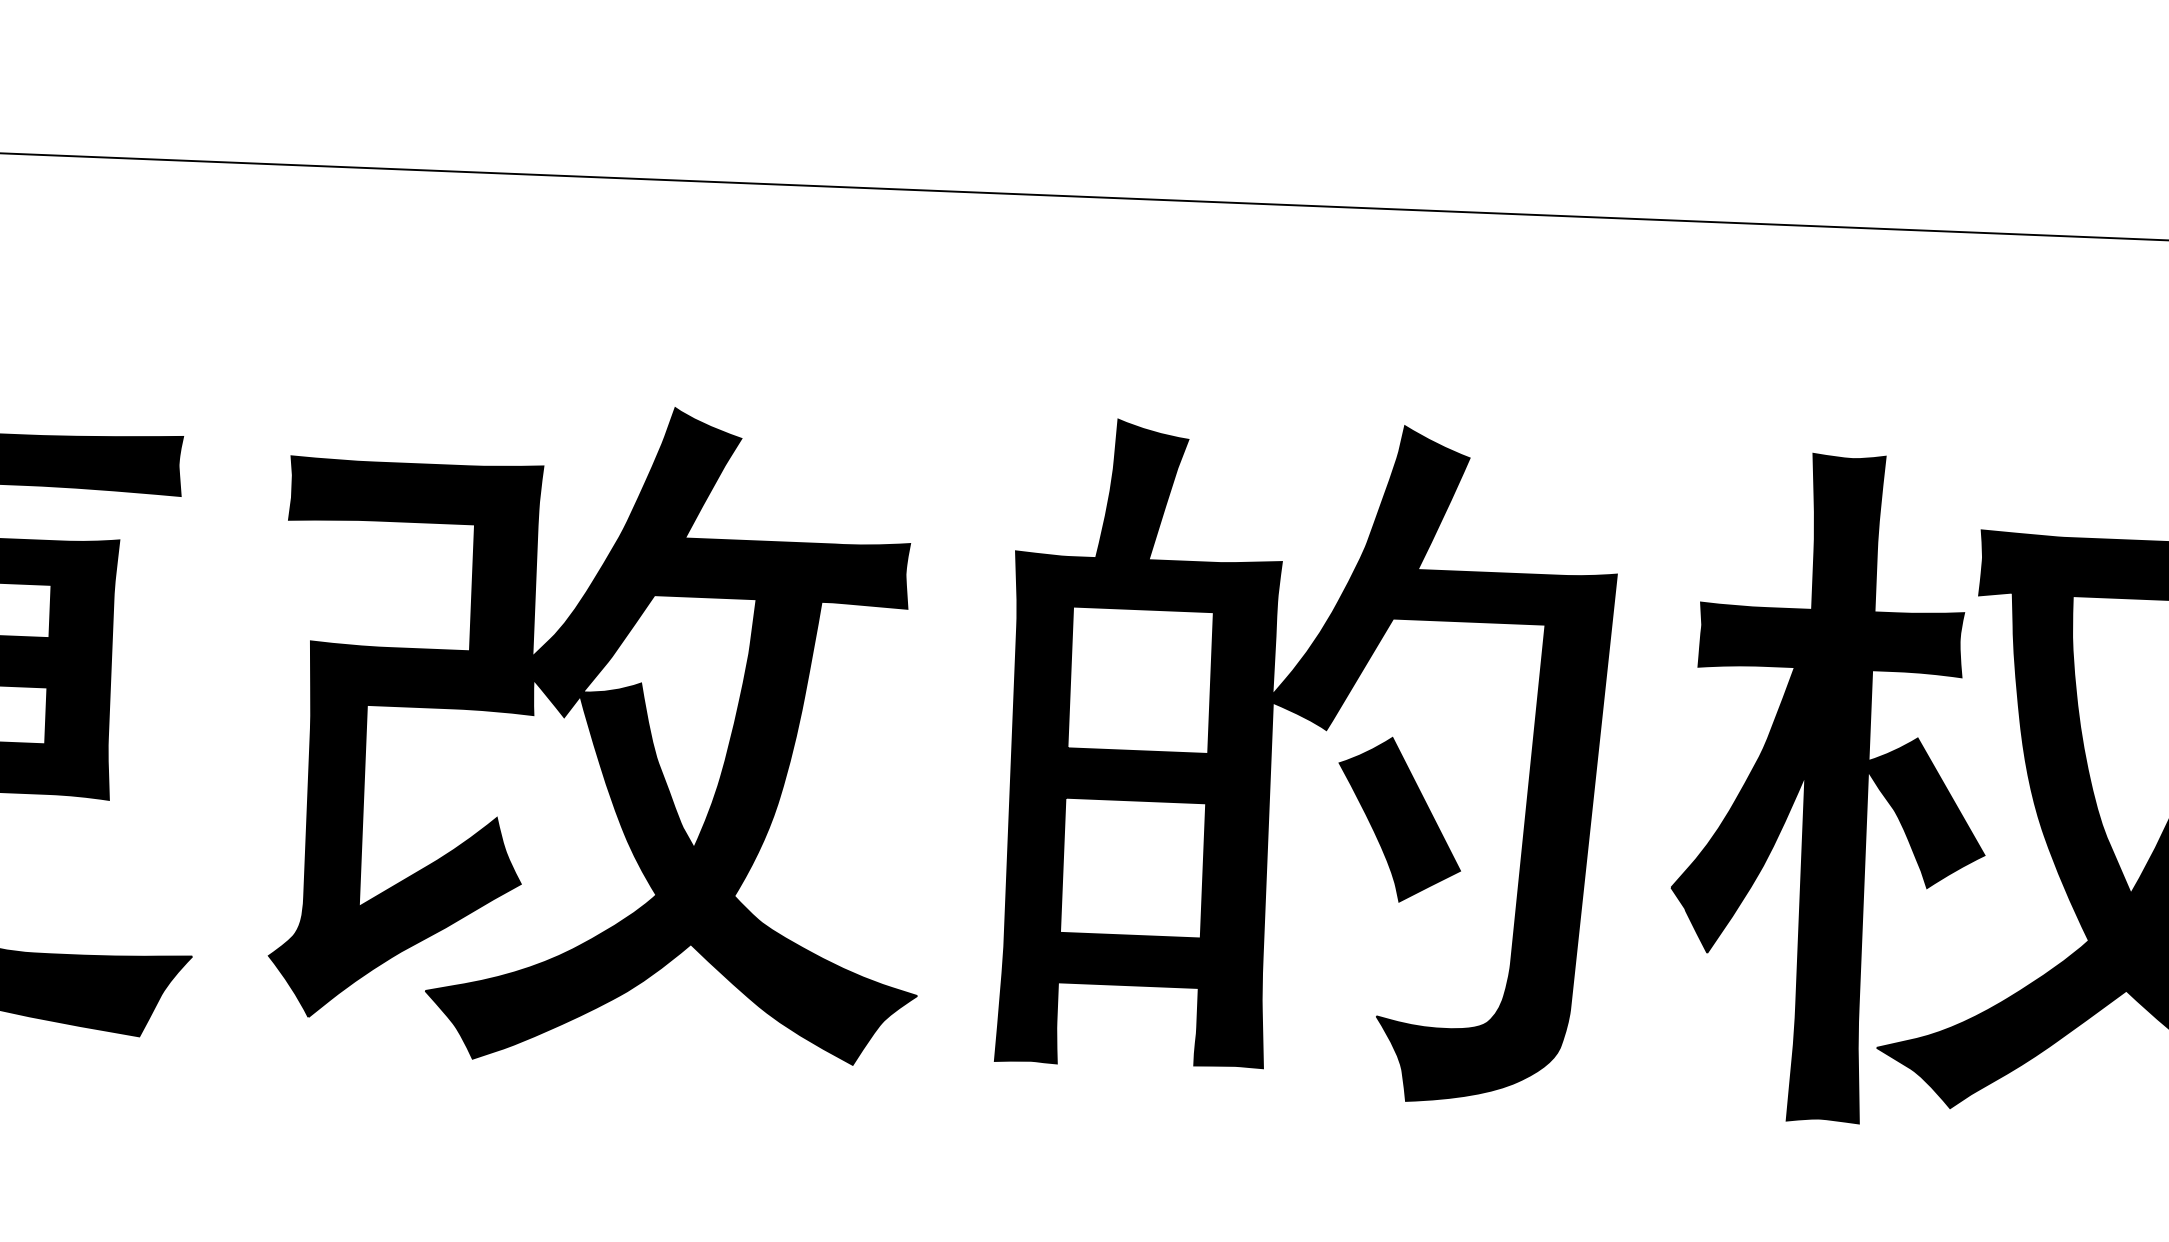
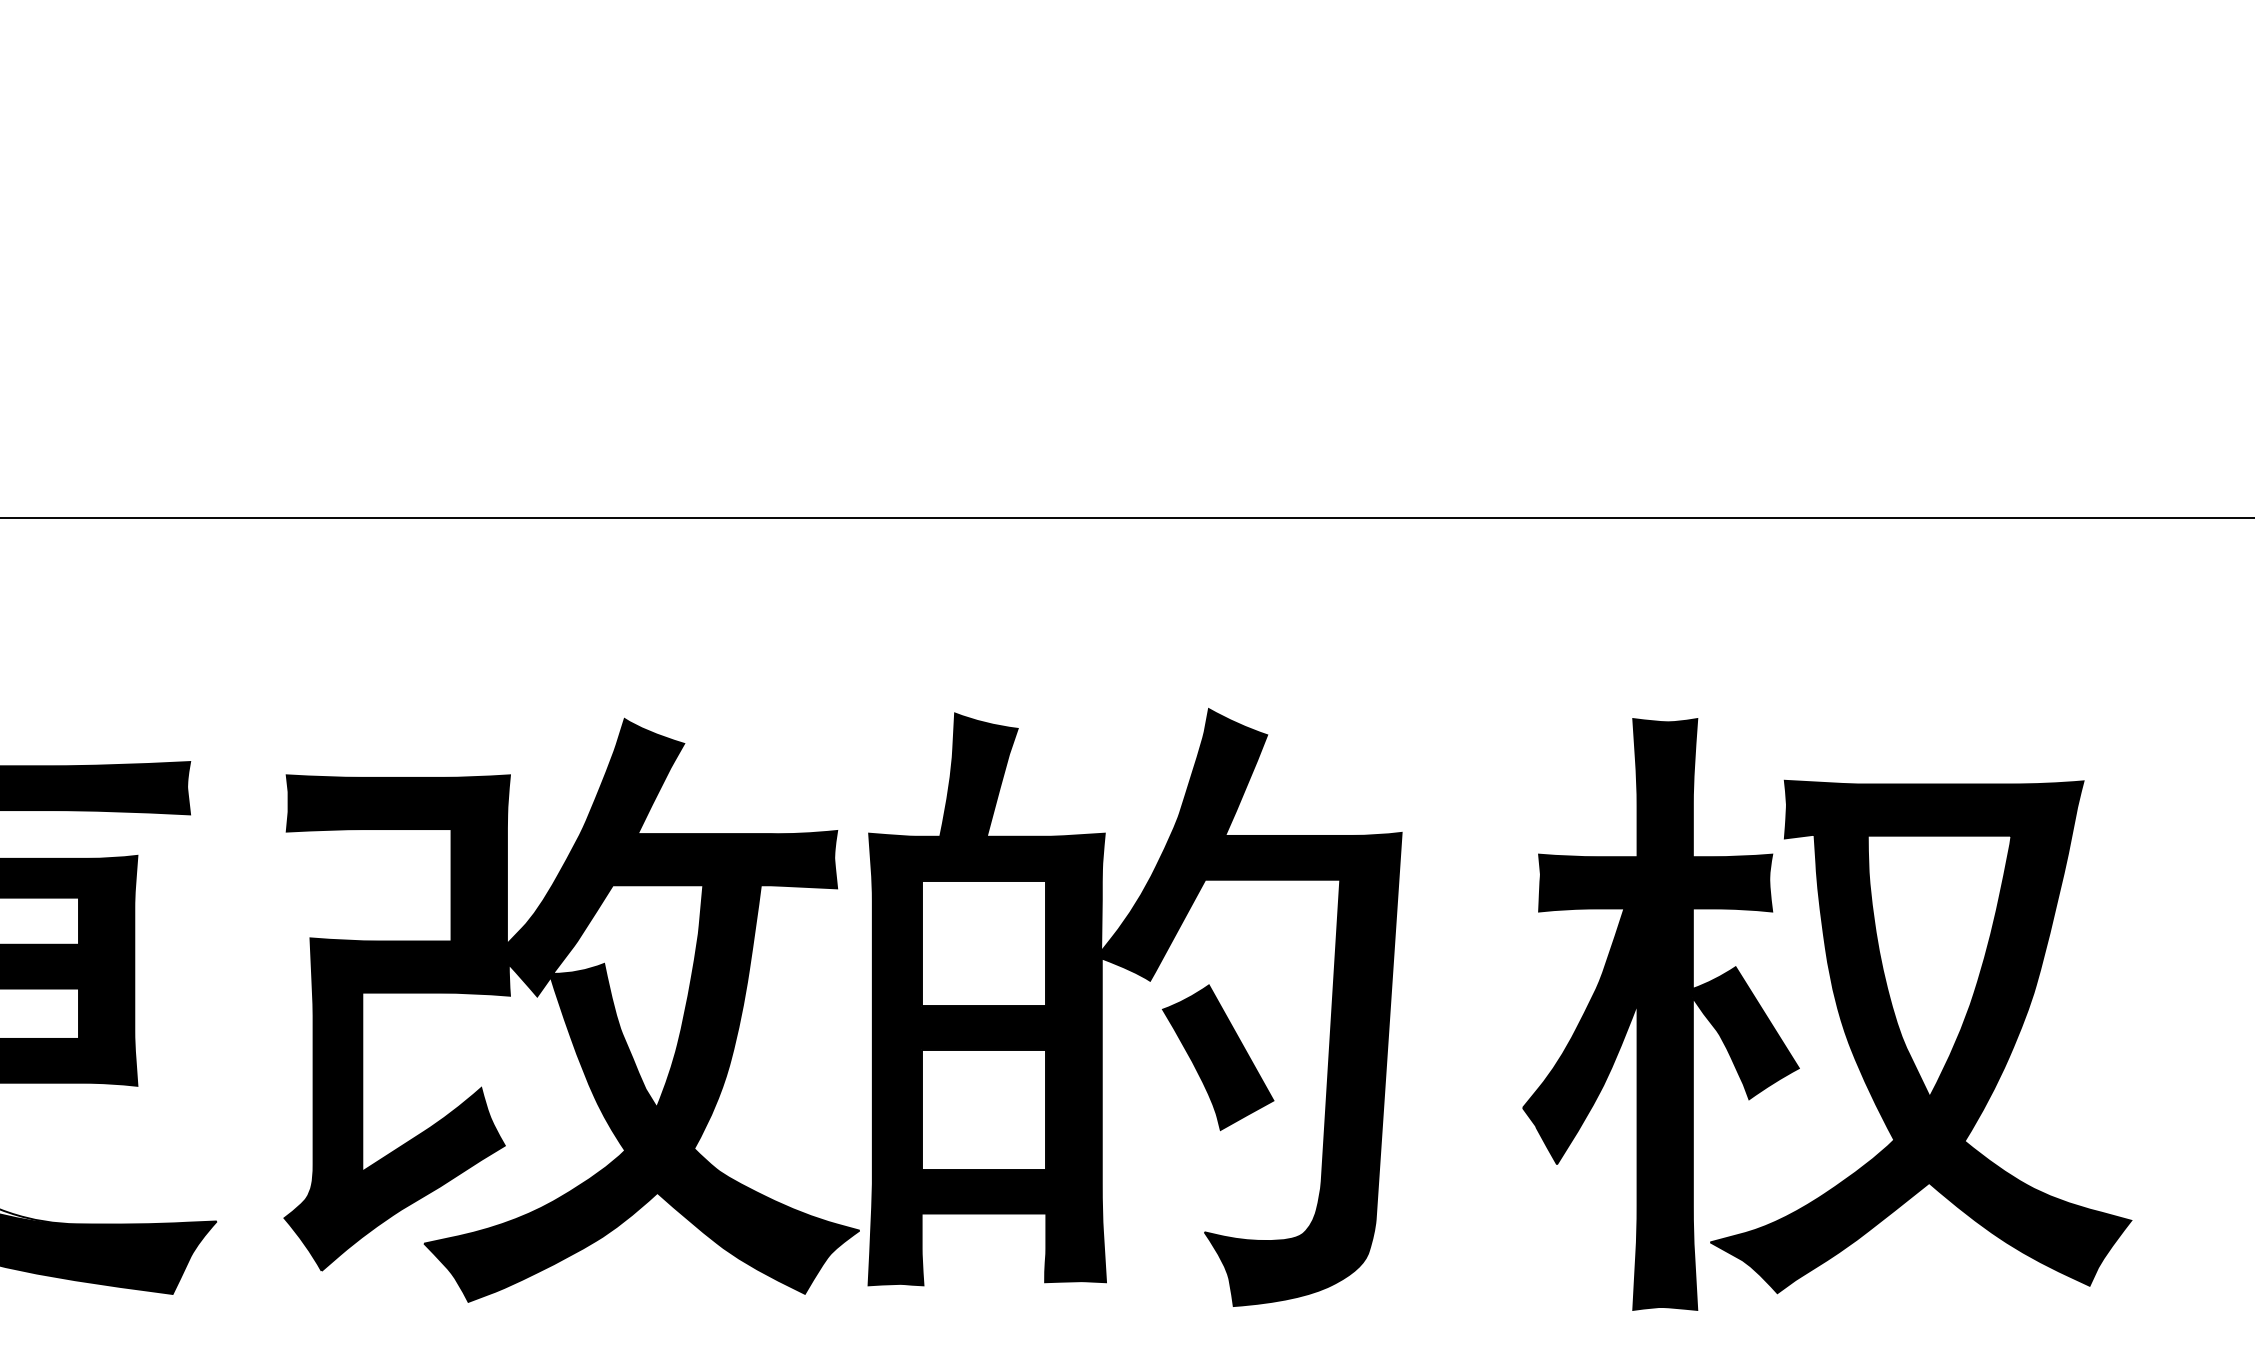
part: (1337, 762) -> (1161, 1009), moved

